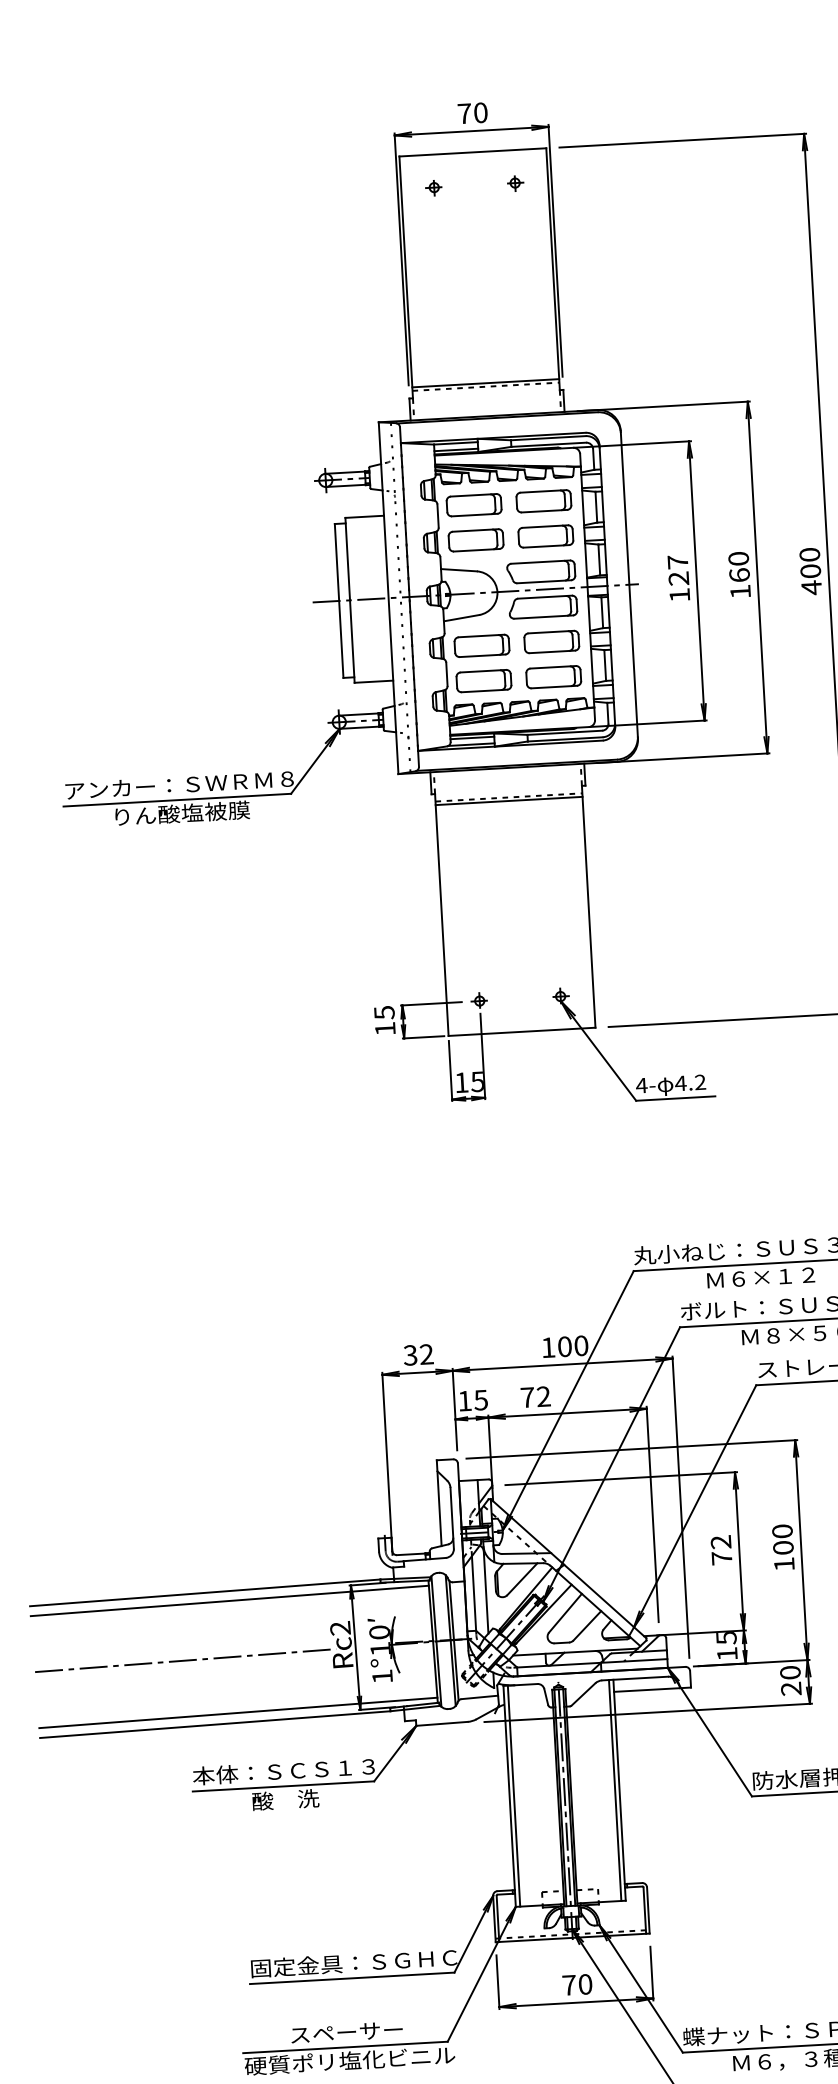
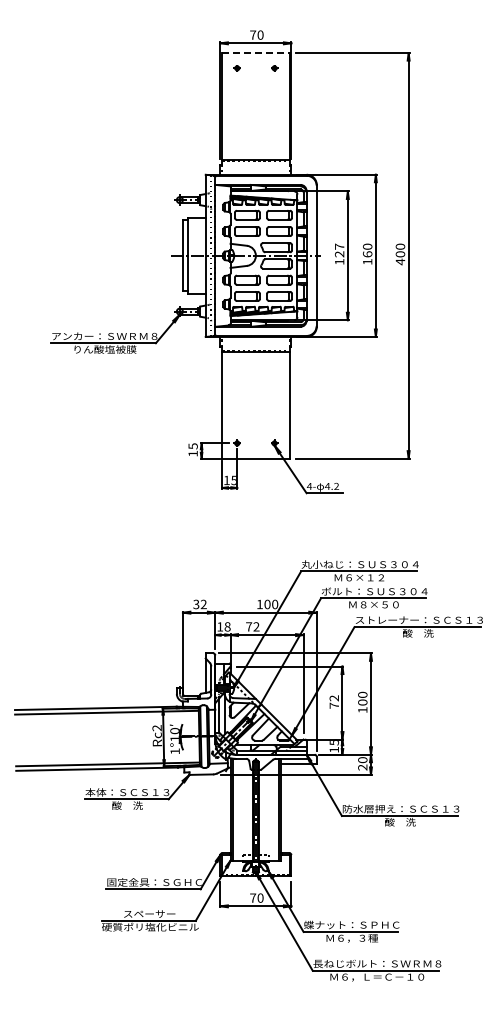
line: (472, 153) -> (255, 53), solid -> dashed
text: (480, 1399) -> (227, 626), 15 -> 18
line: (184, 1659) -> (84, 738), removed

